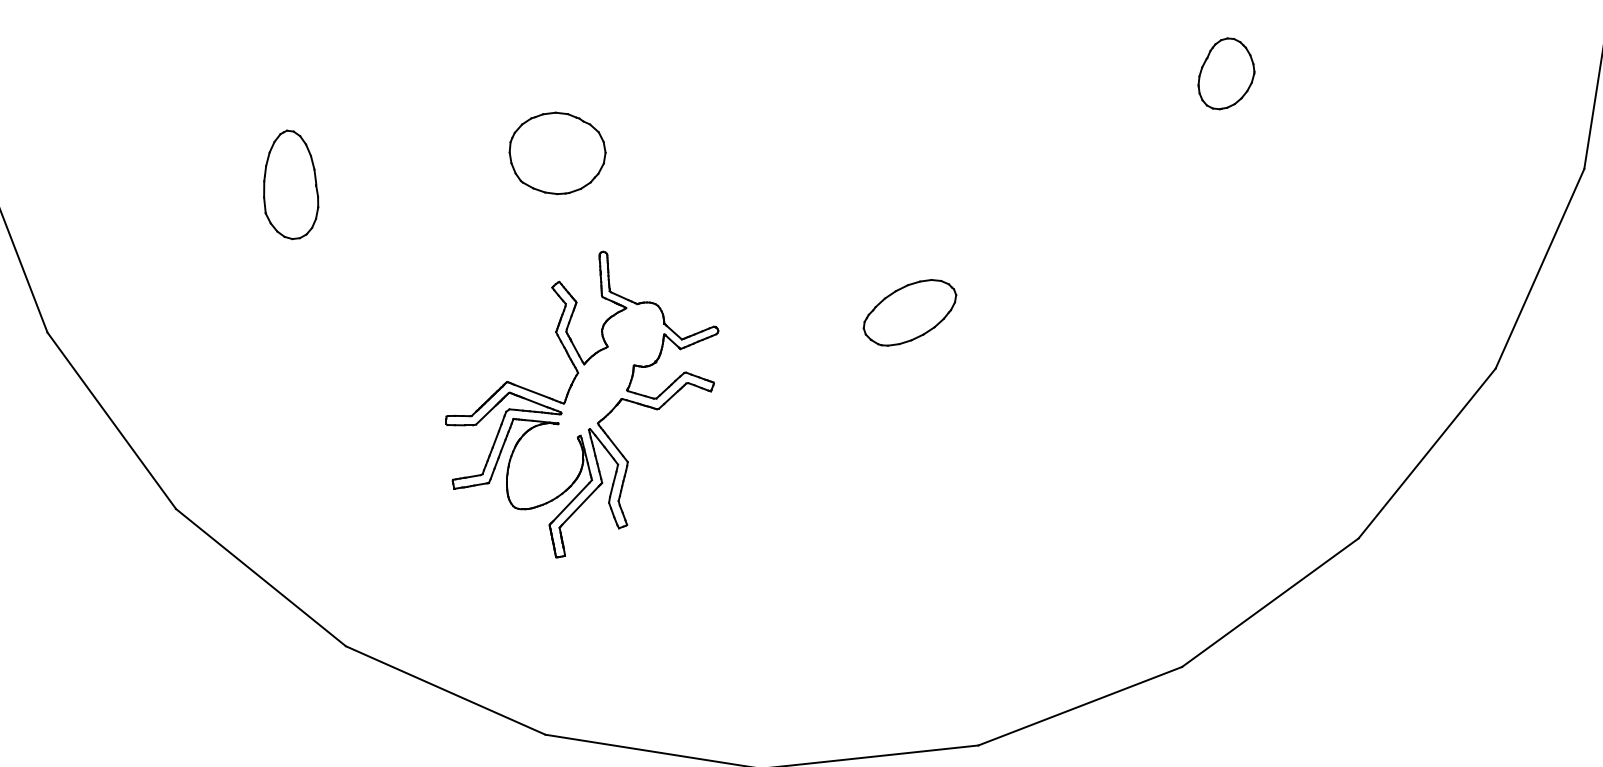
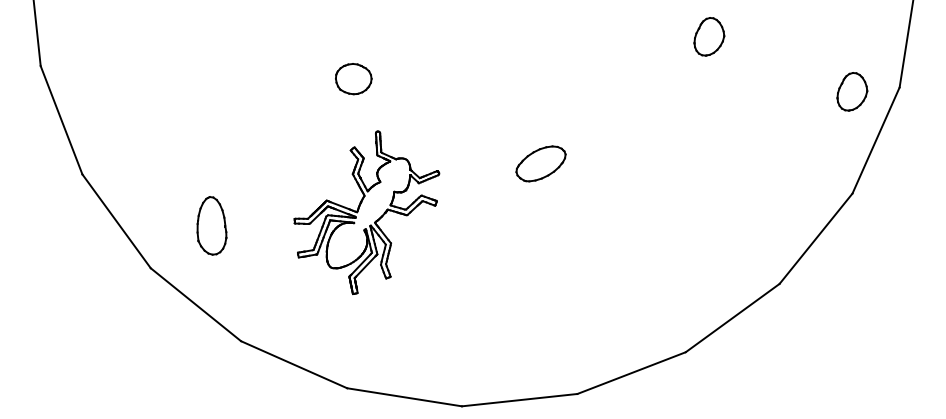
part: (557, 152) -> (353, 78), size x0.7
part: (1495, 176) -> (852, 91), added
part: (290, 184) -> (211, 225), moved

